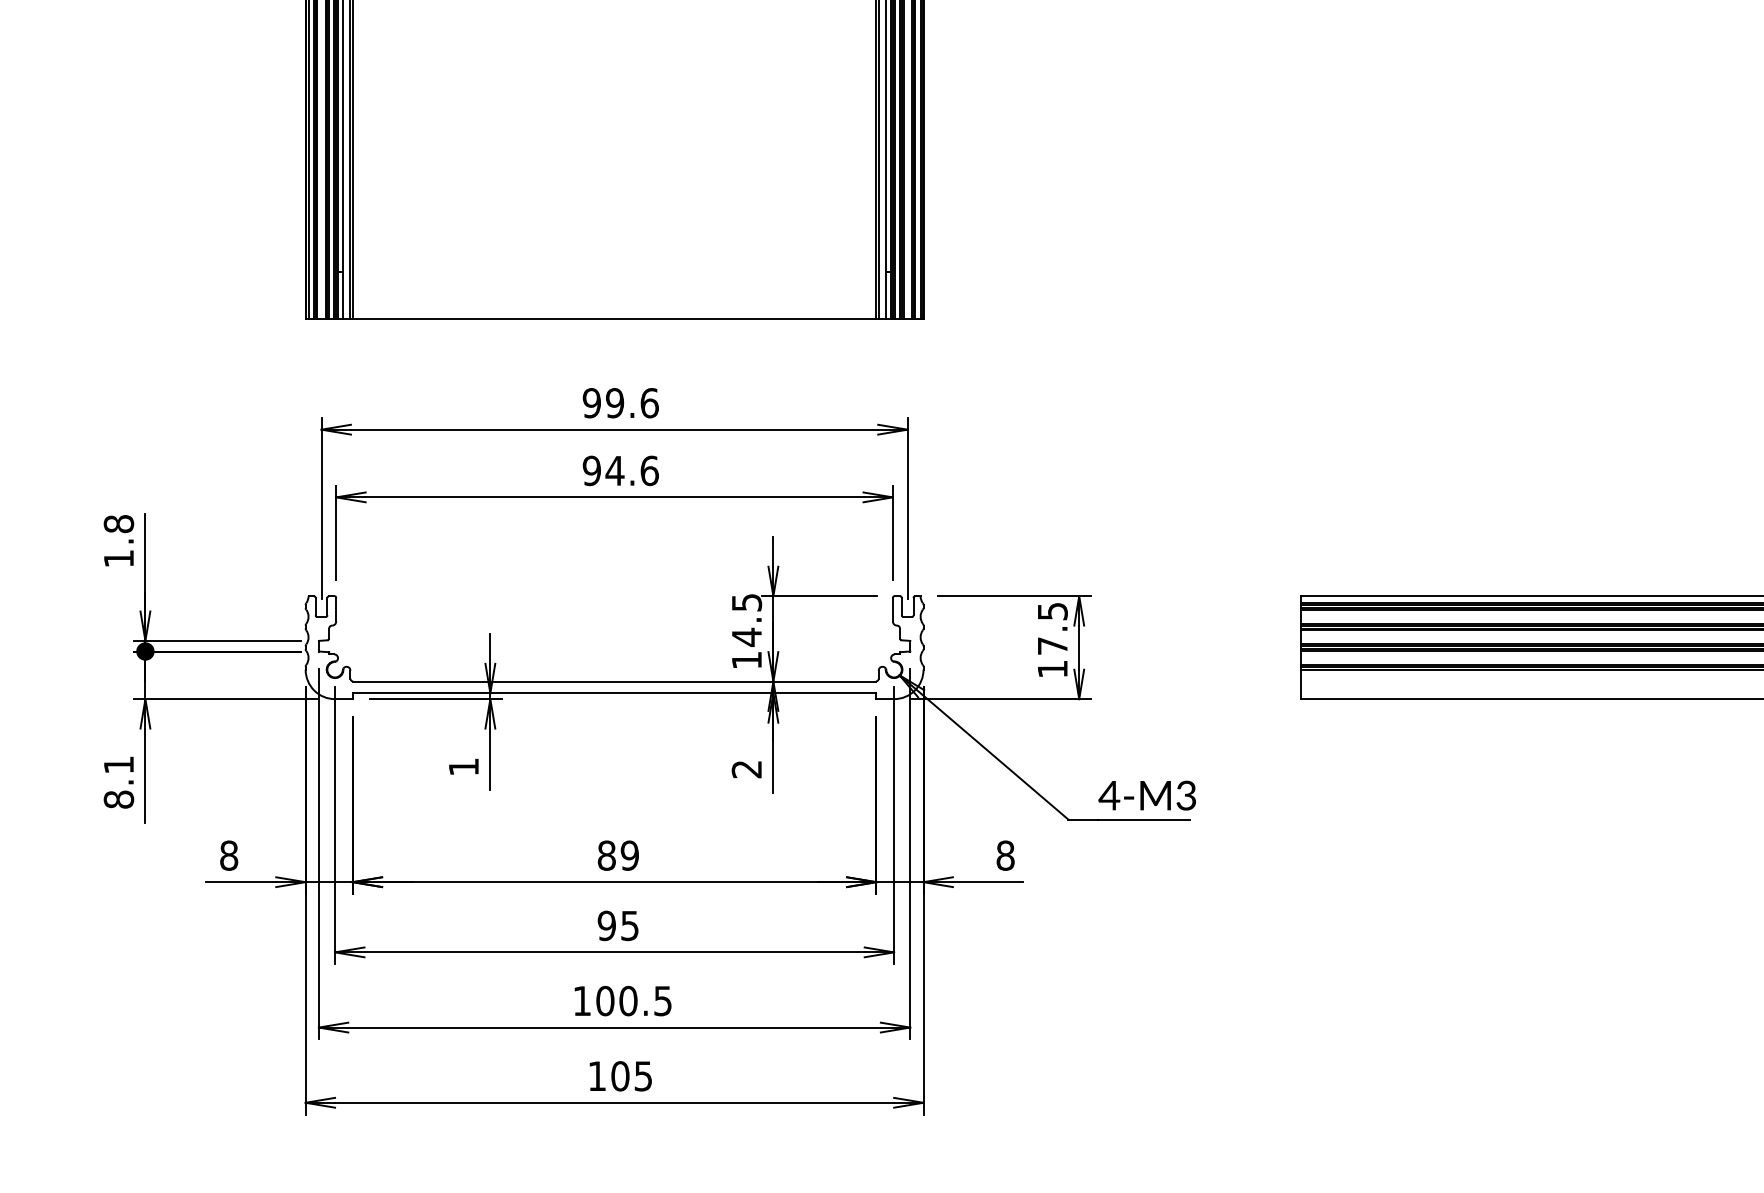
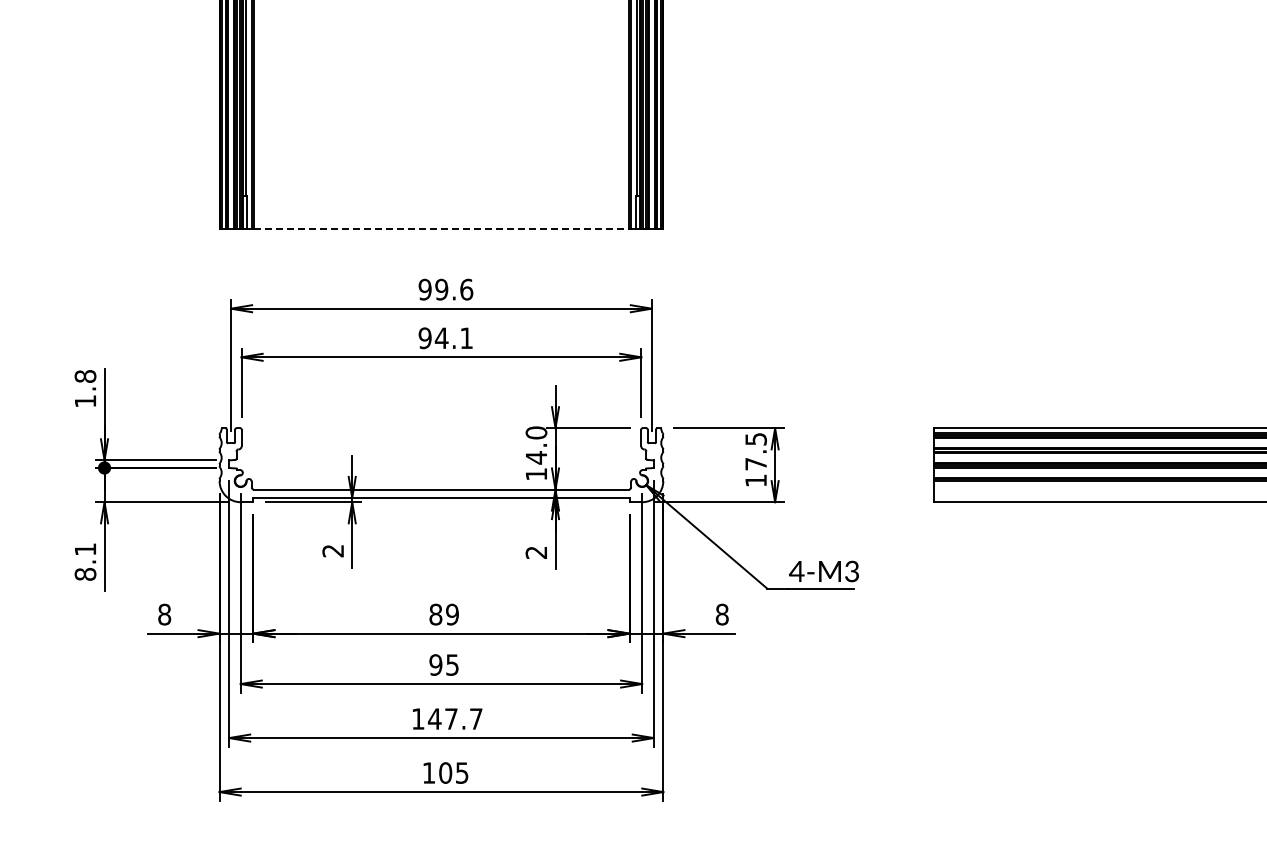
line: (614, 319) -> (441, 229), solid -> dashed
text: (649, 471) -> (466, 338), 94.6 -> 94.1
text: (746, 602) -> (536, 432), 14.5 -> 14.0
text: (462, 767) -> (332, 551), 1 -> 2
text: (632, 1000) -> (454, 718), 100.5 -> 147.7

